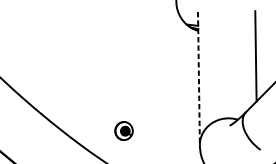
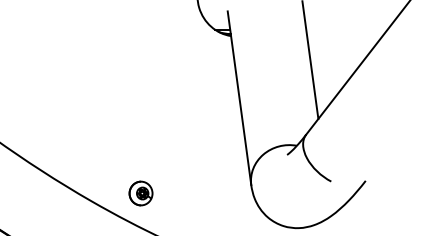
line: (198, 78) -> (239, 98), dashed -> solid
part: (123, 130) -> (140, 193), moved

